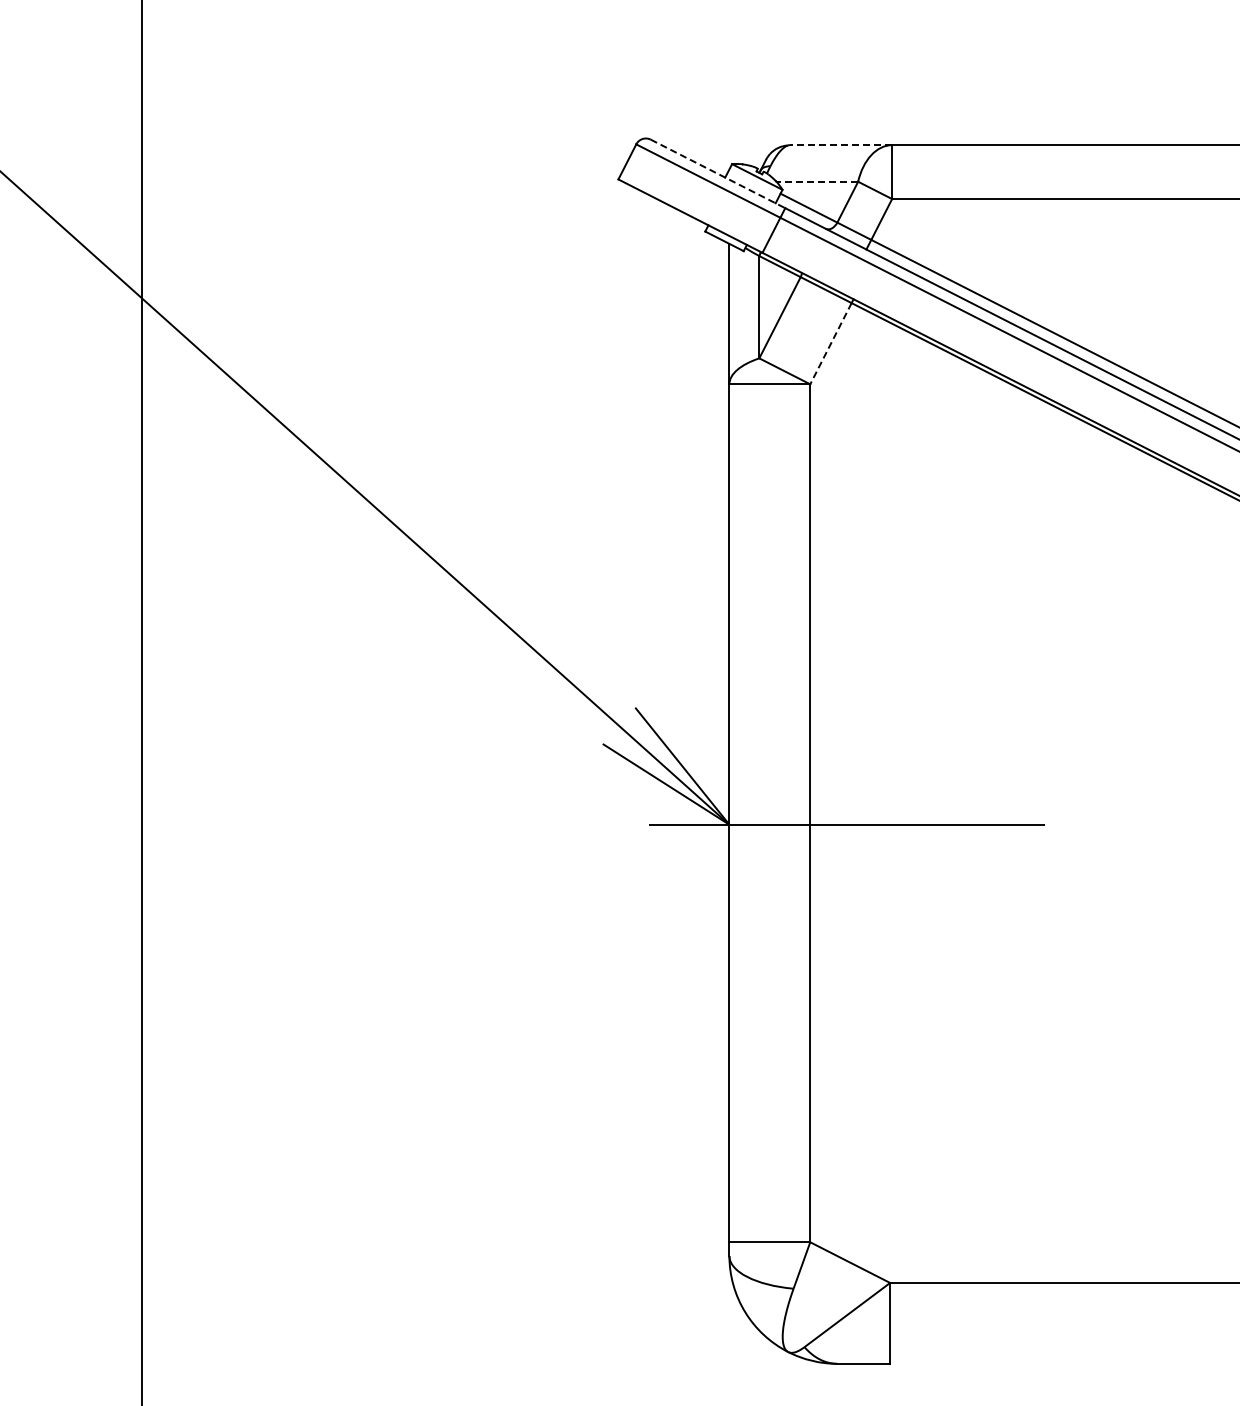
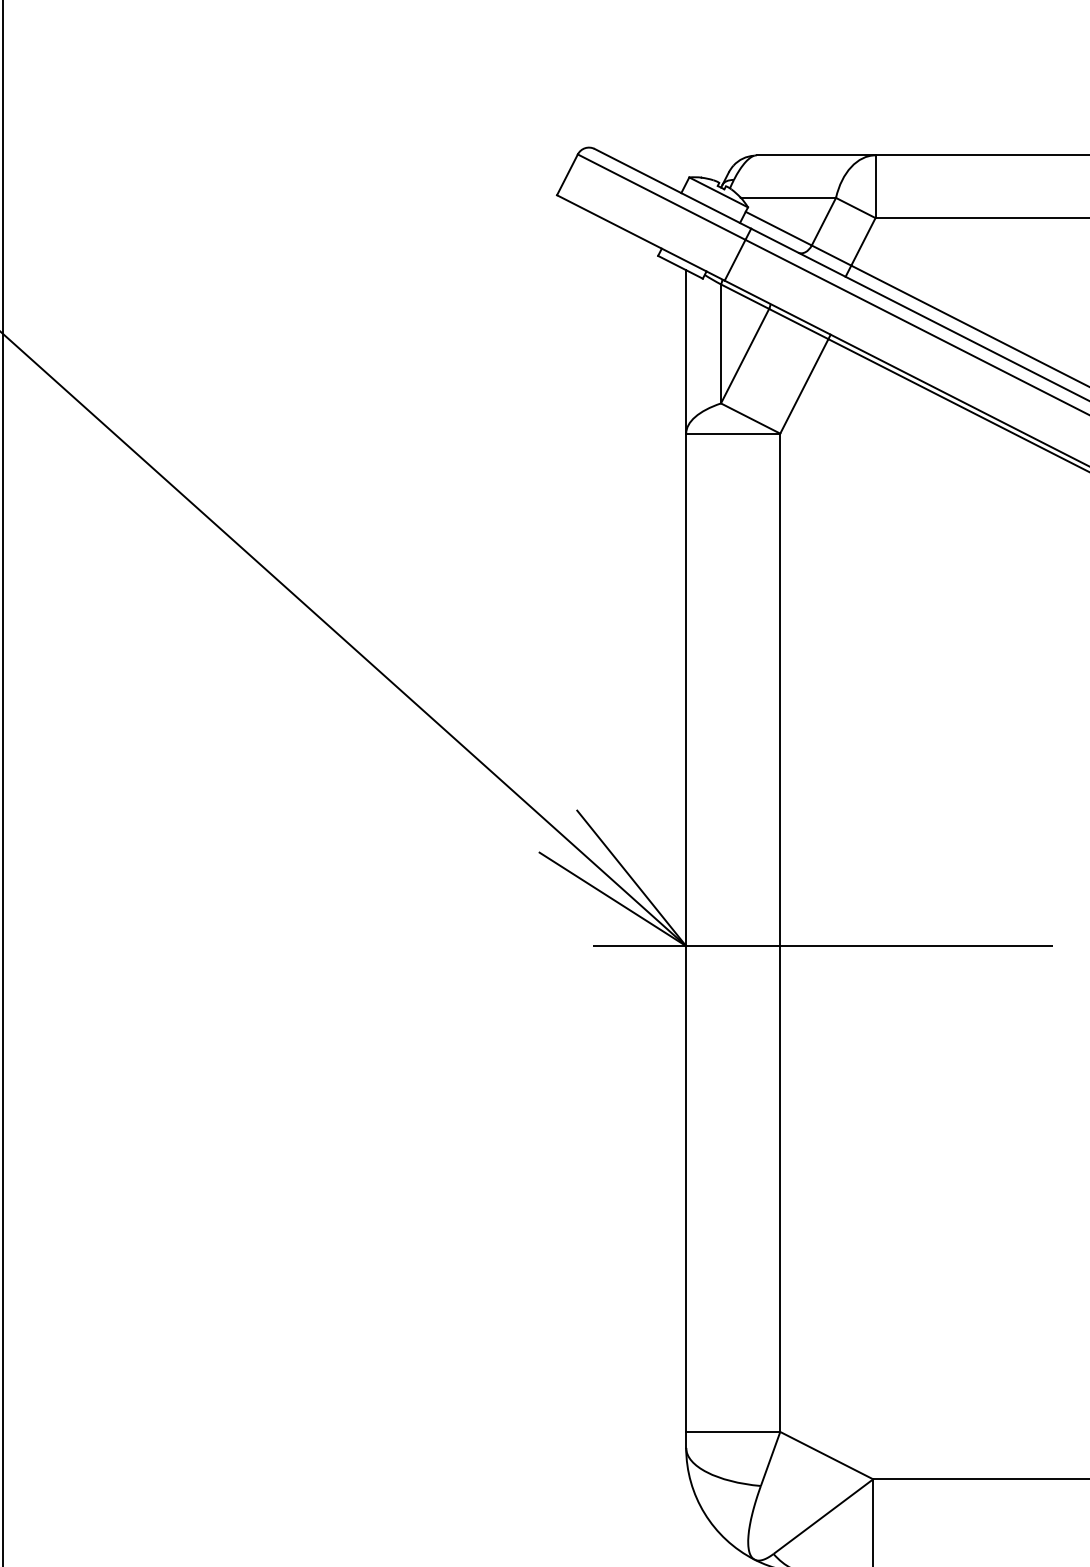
line: (840, 145) -> (815, 155), dashed -> solid
line: (718, 174) -> (673, 189), dashed -> solid
line: (817, 181) -> (788, 197), dashed -> solid
line: (830, 343) -> (803, 386), dashed -> solid

